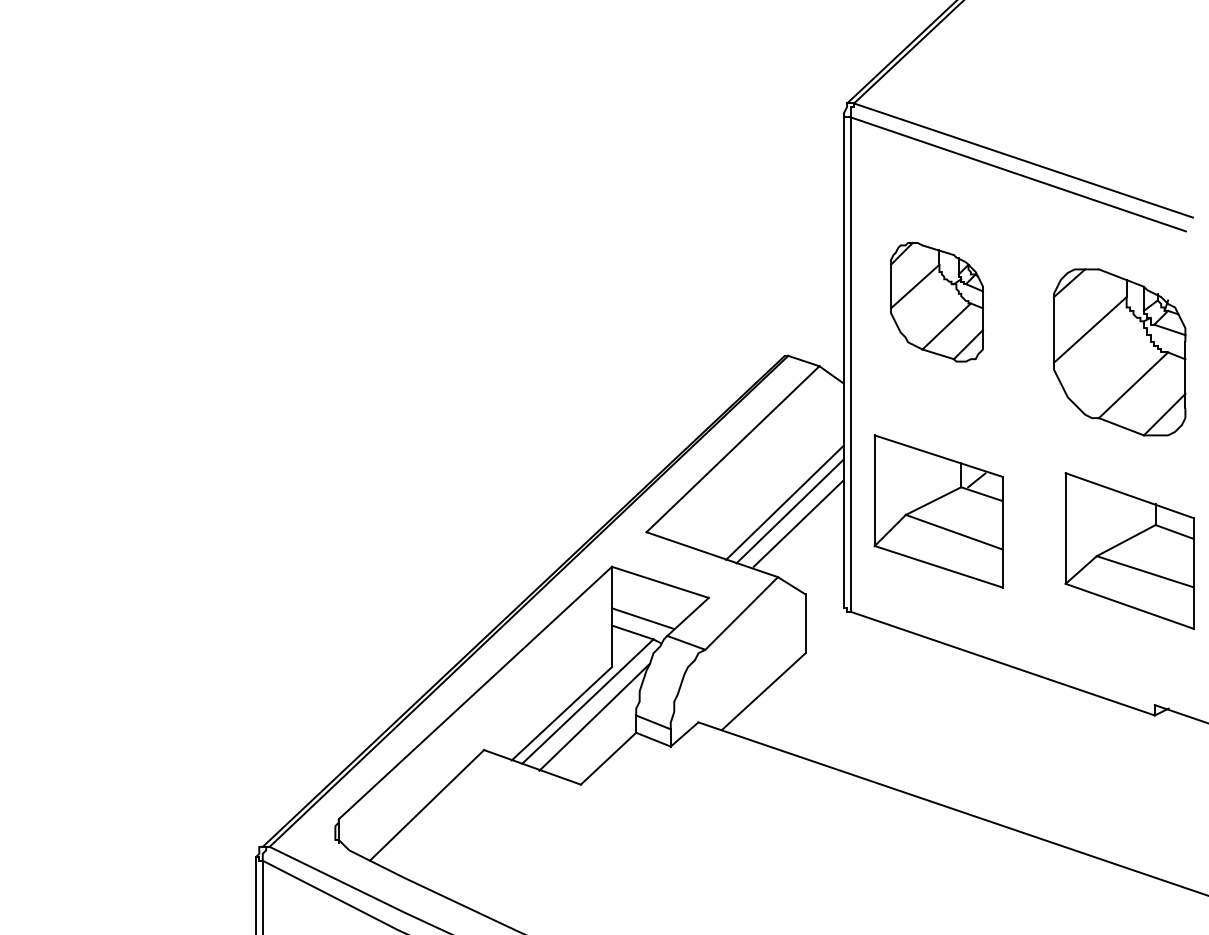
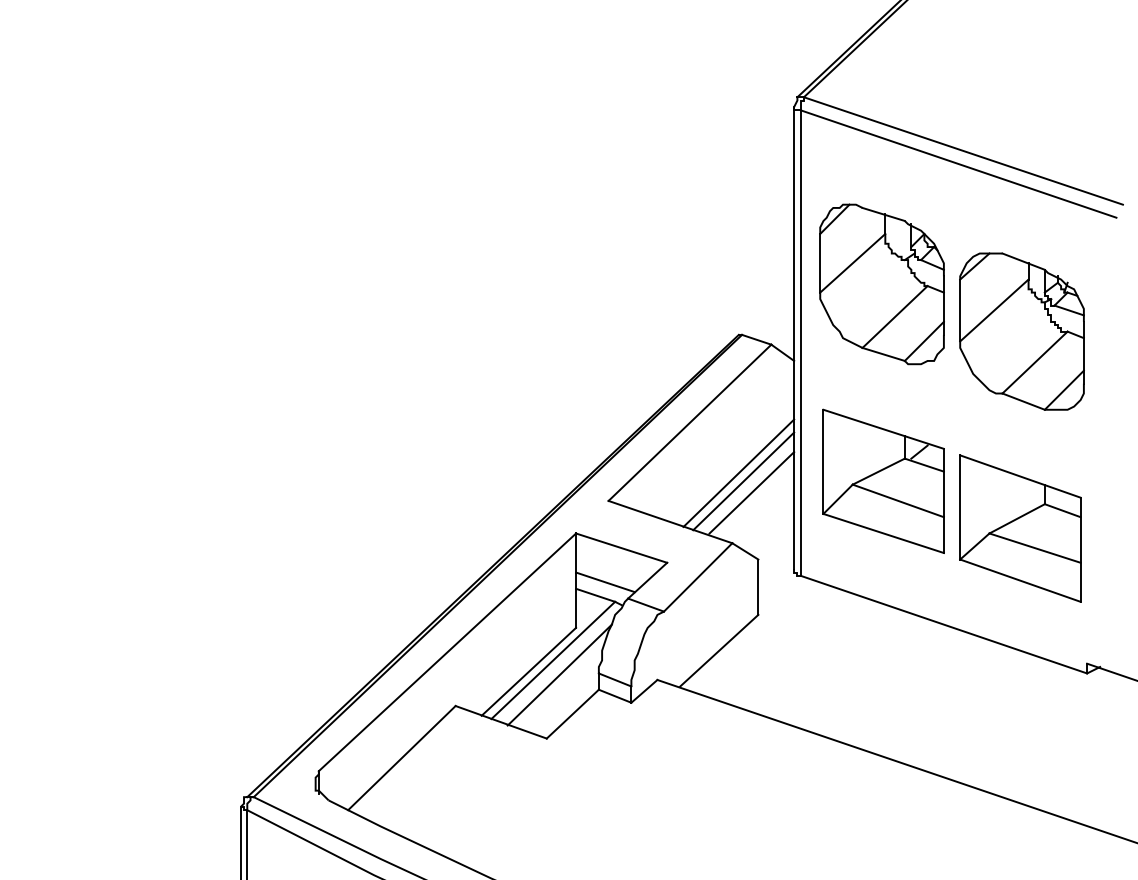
part: (936, 302) -> (881, 284), size x1.43
part: (1119, 352) -> (1021, 331), moved
part: (1129, 550) -> (1020, 528), moved

